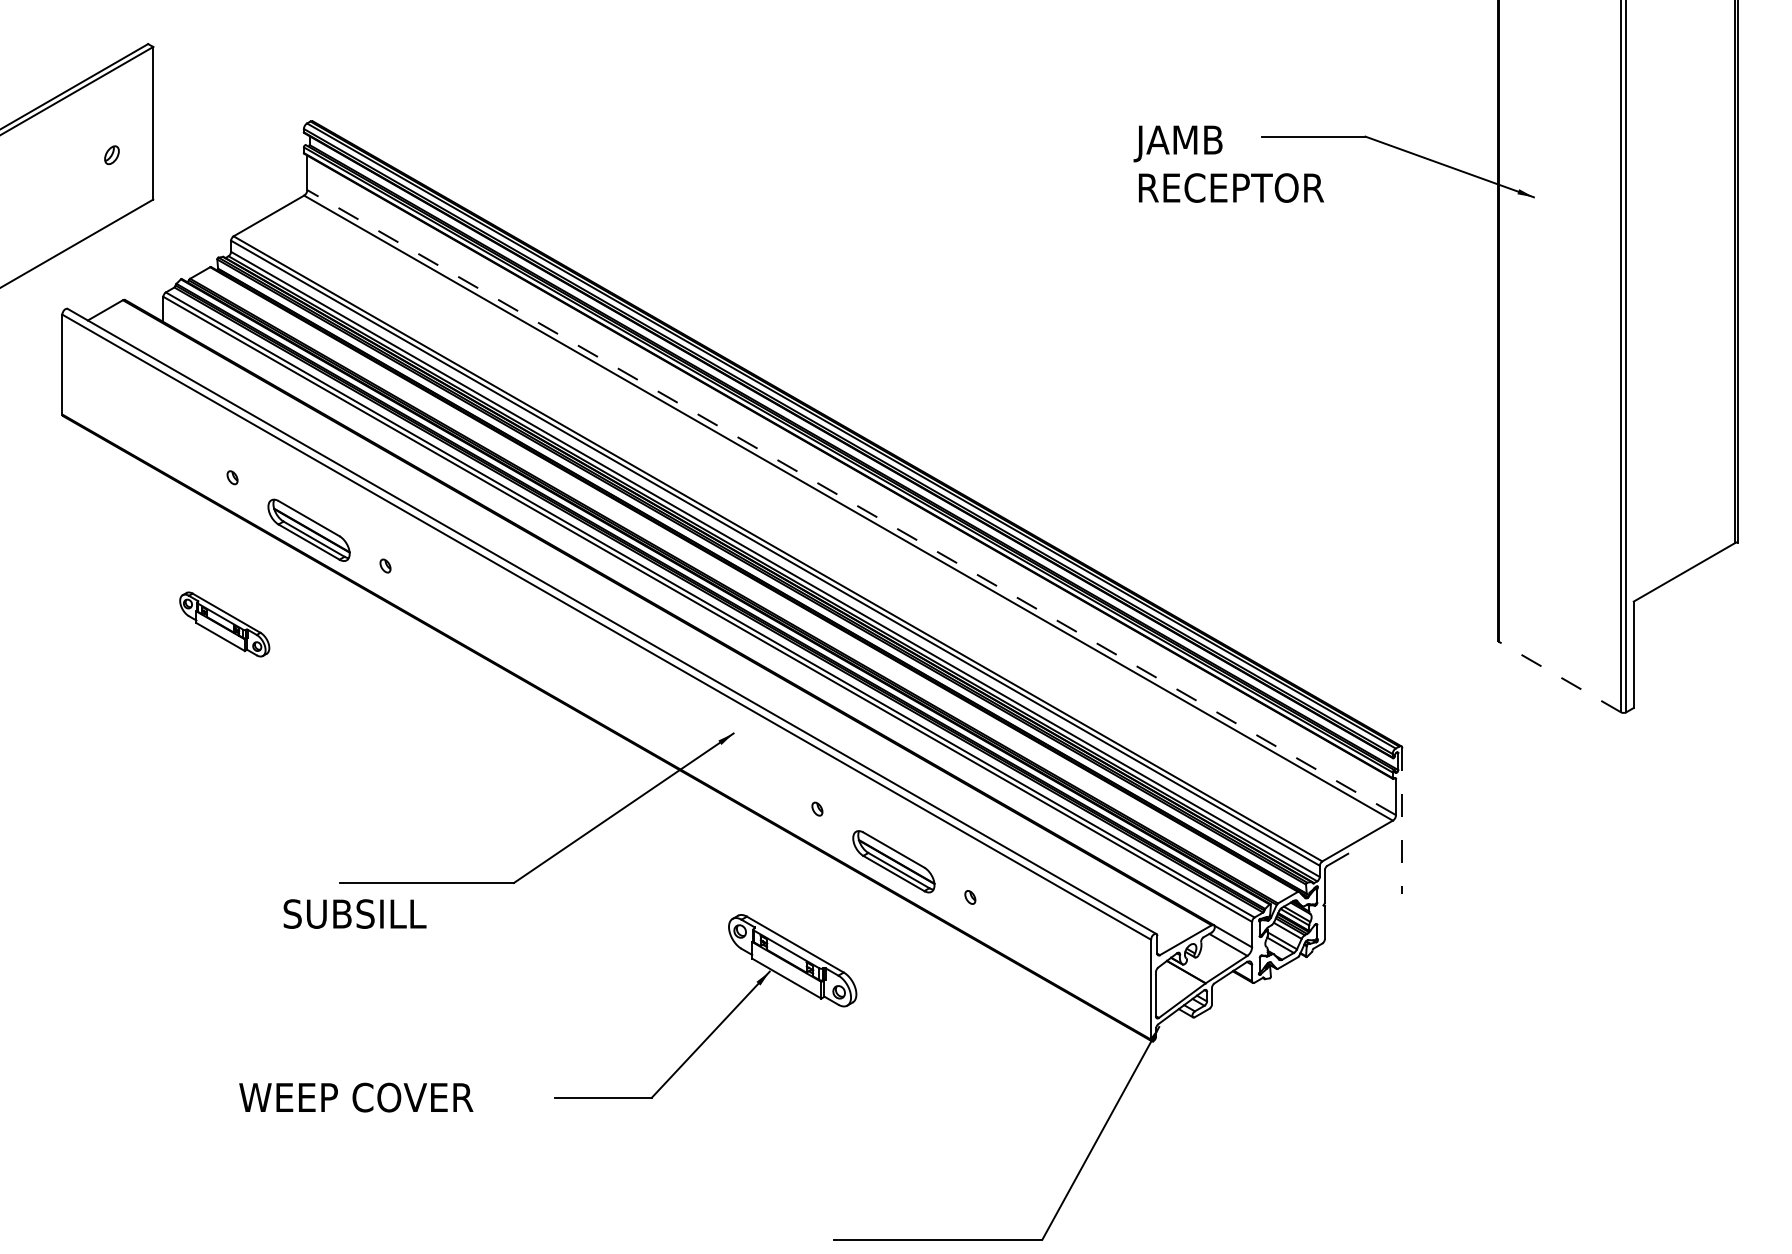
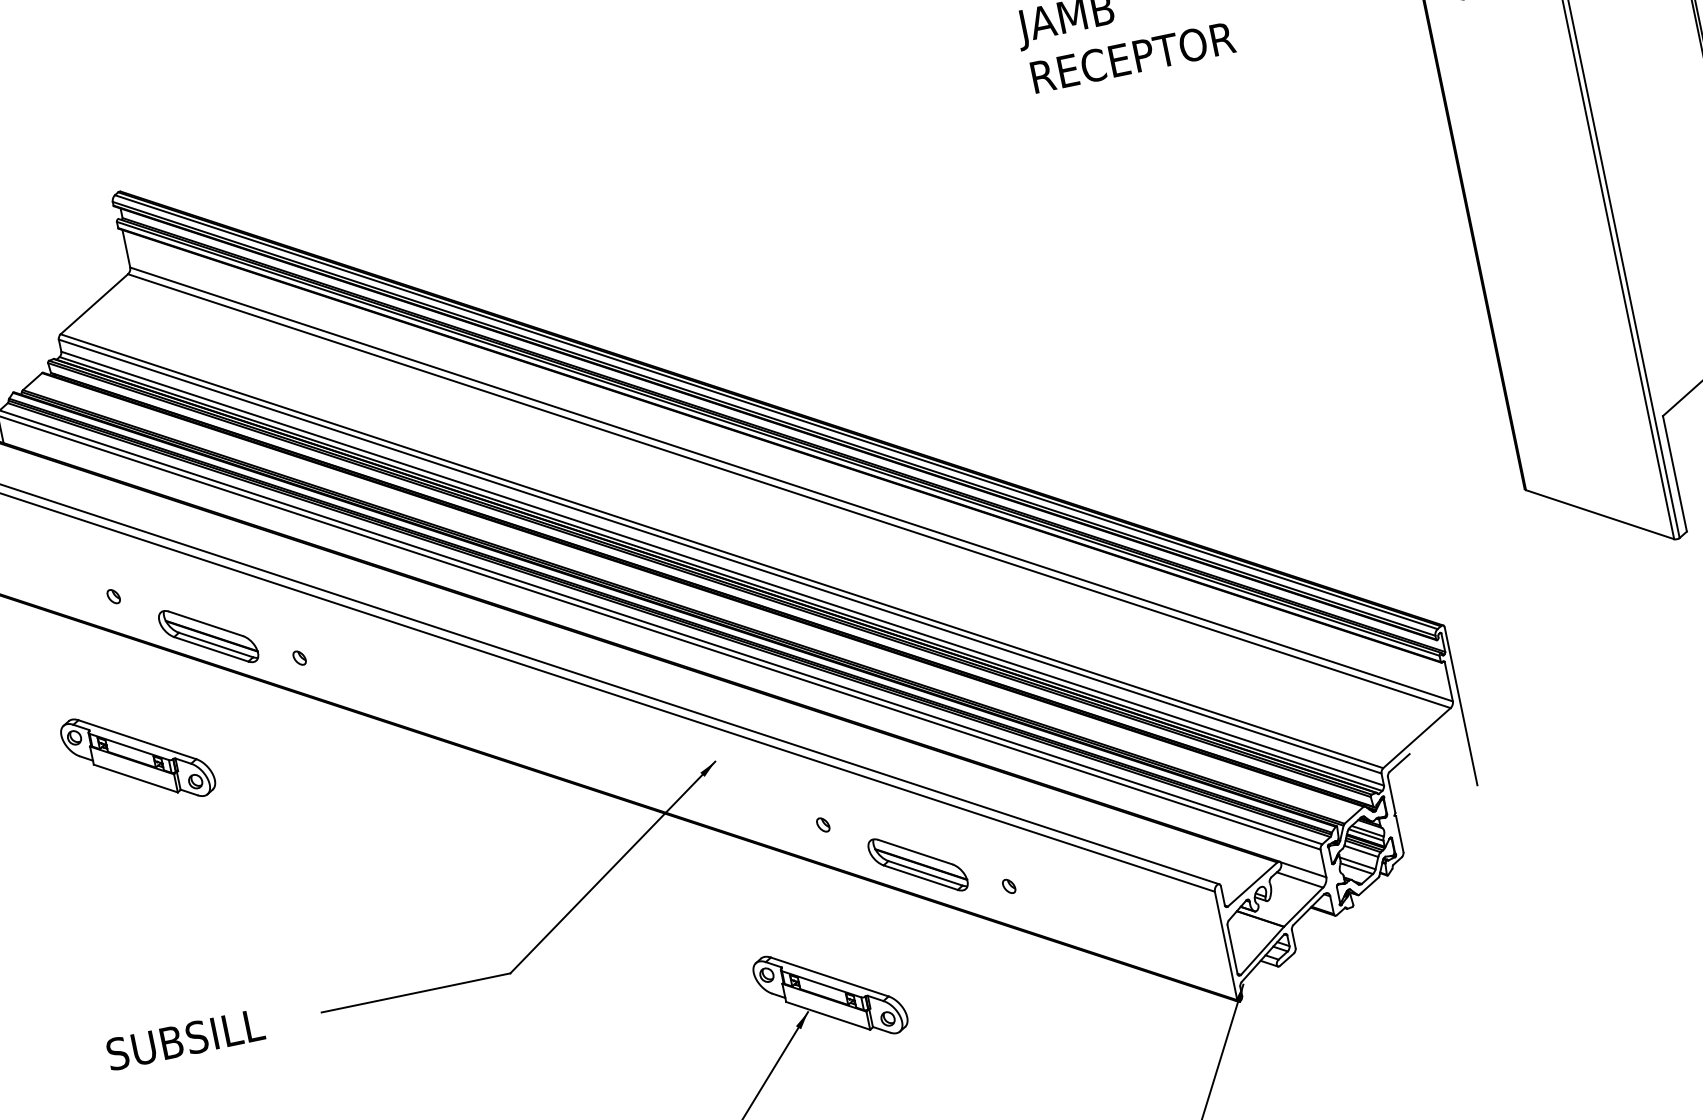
line: (851, 502) -> (791, 484), dashed -> solid
part: (224, 624) -> (137, 757), size x1.43
line: (1559, 676) -> (1599, 514), dashed -> solid
line: (1402, 821) -> (1461, 706), dashed -> solid
text: (354, 913) -> (184, 1039), moved

